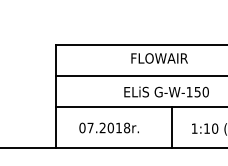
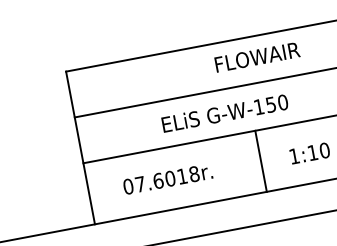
text: (159, 58) -> (257, 57), moved
text: (166, 91) -> (224, 112), moved
text: (102, 127) -> (157, 180), 07.2018r. -> 07.6018r.

